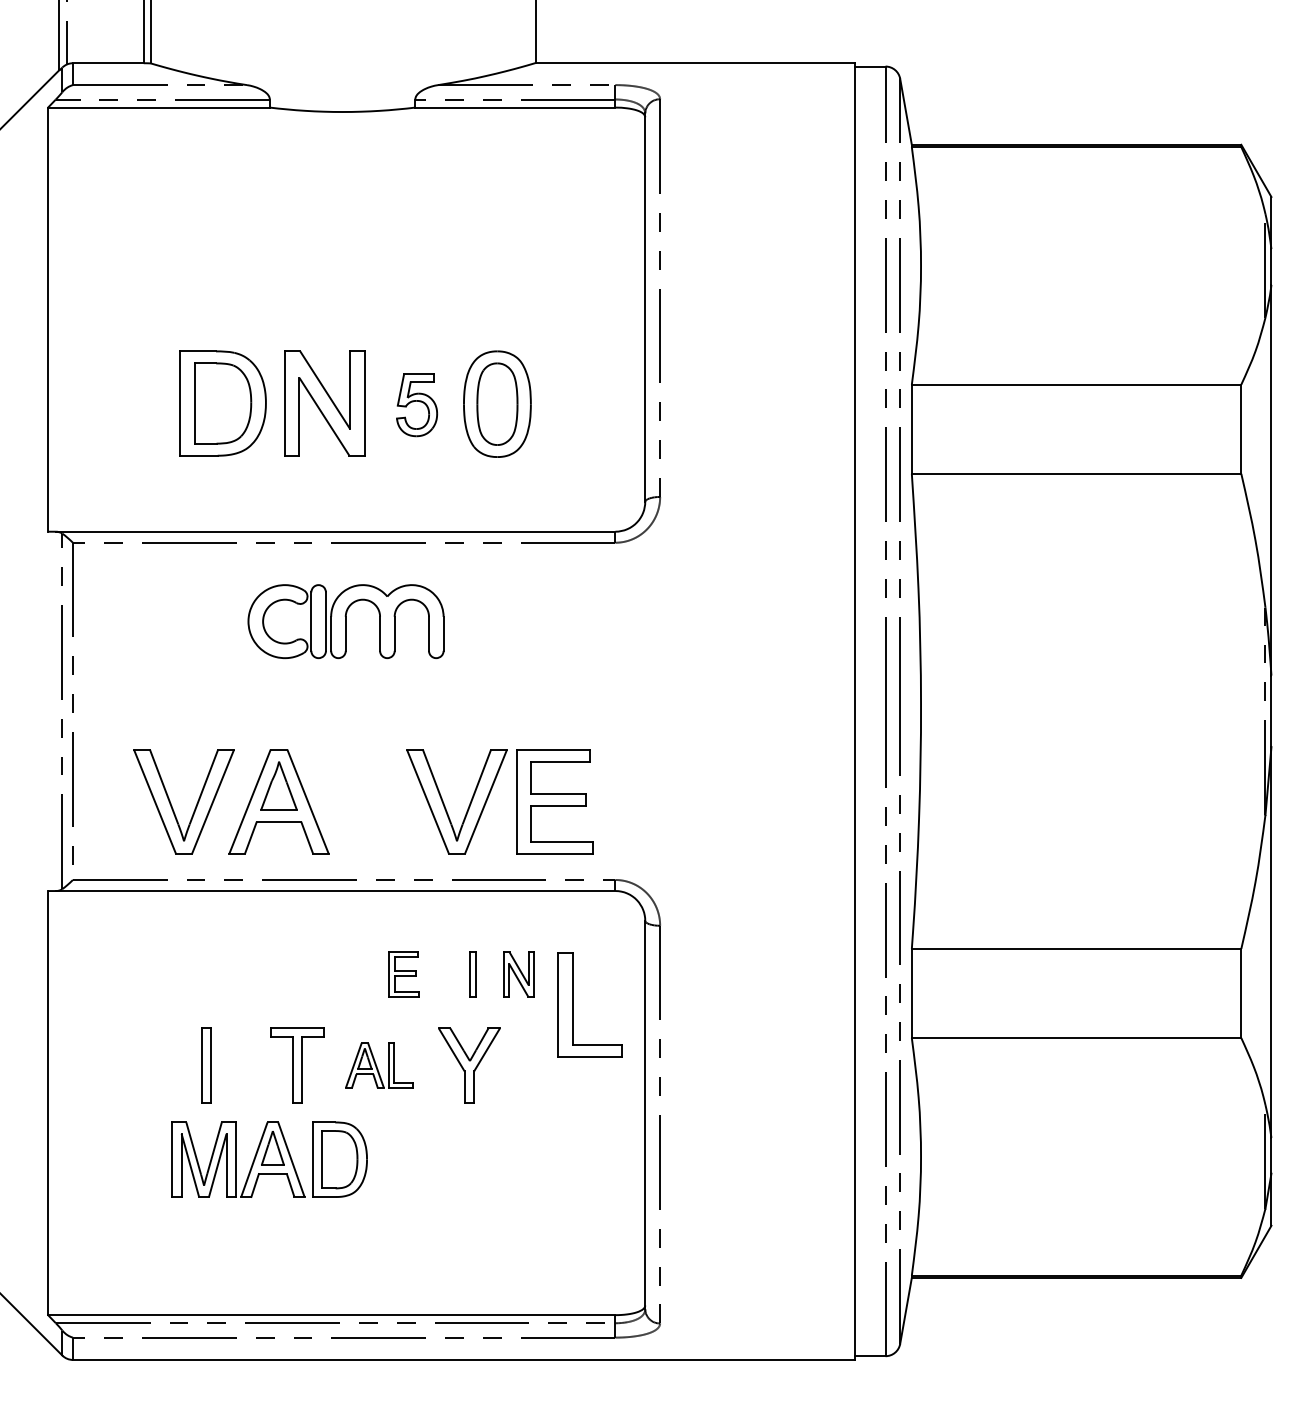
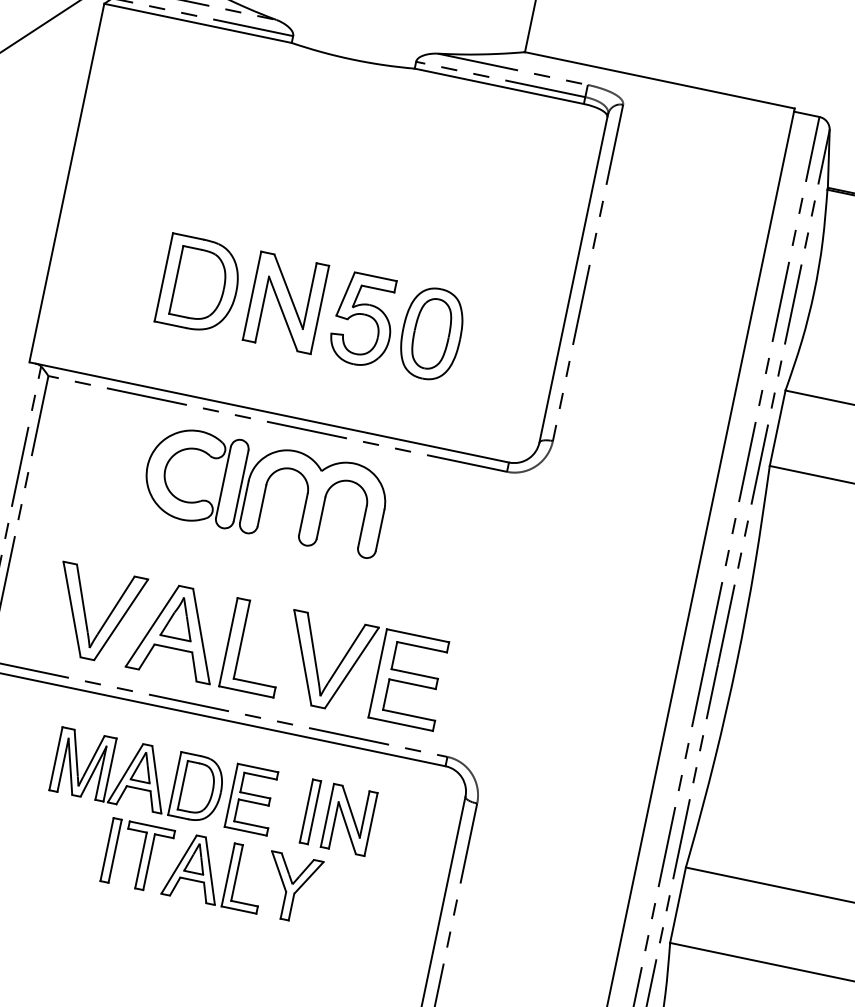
part: (416, 404) -> (363, 319), size x1.67
part: (345, 621) -> (264, 490), size x1.43
part: (403, 974) -> (251, 799), size x1.67
part: (472, 974) -> (309, 811), size x1.67
part: (518, 974) -> (348, 819), size x1.67
part: (573, 1004) -> (241, 644), moved
part: (206, 1065) -> (111, 850), moved
part: (379, 1065) -> (215, 872), size x1.67
part: (269, 1159) -> (138, 775), moved

